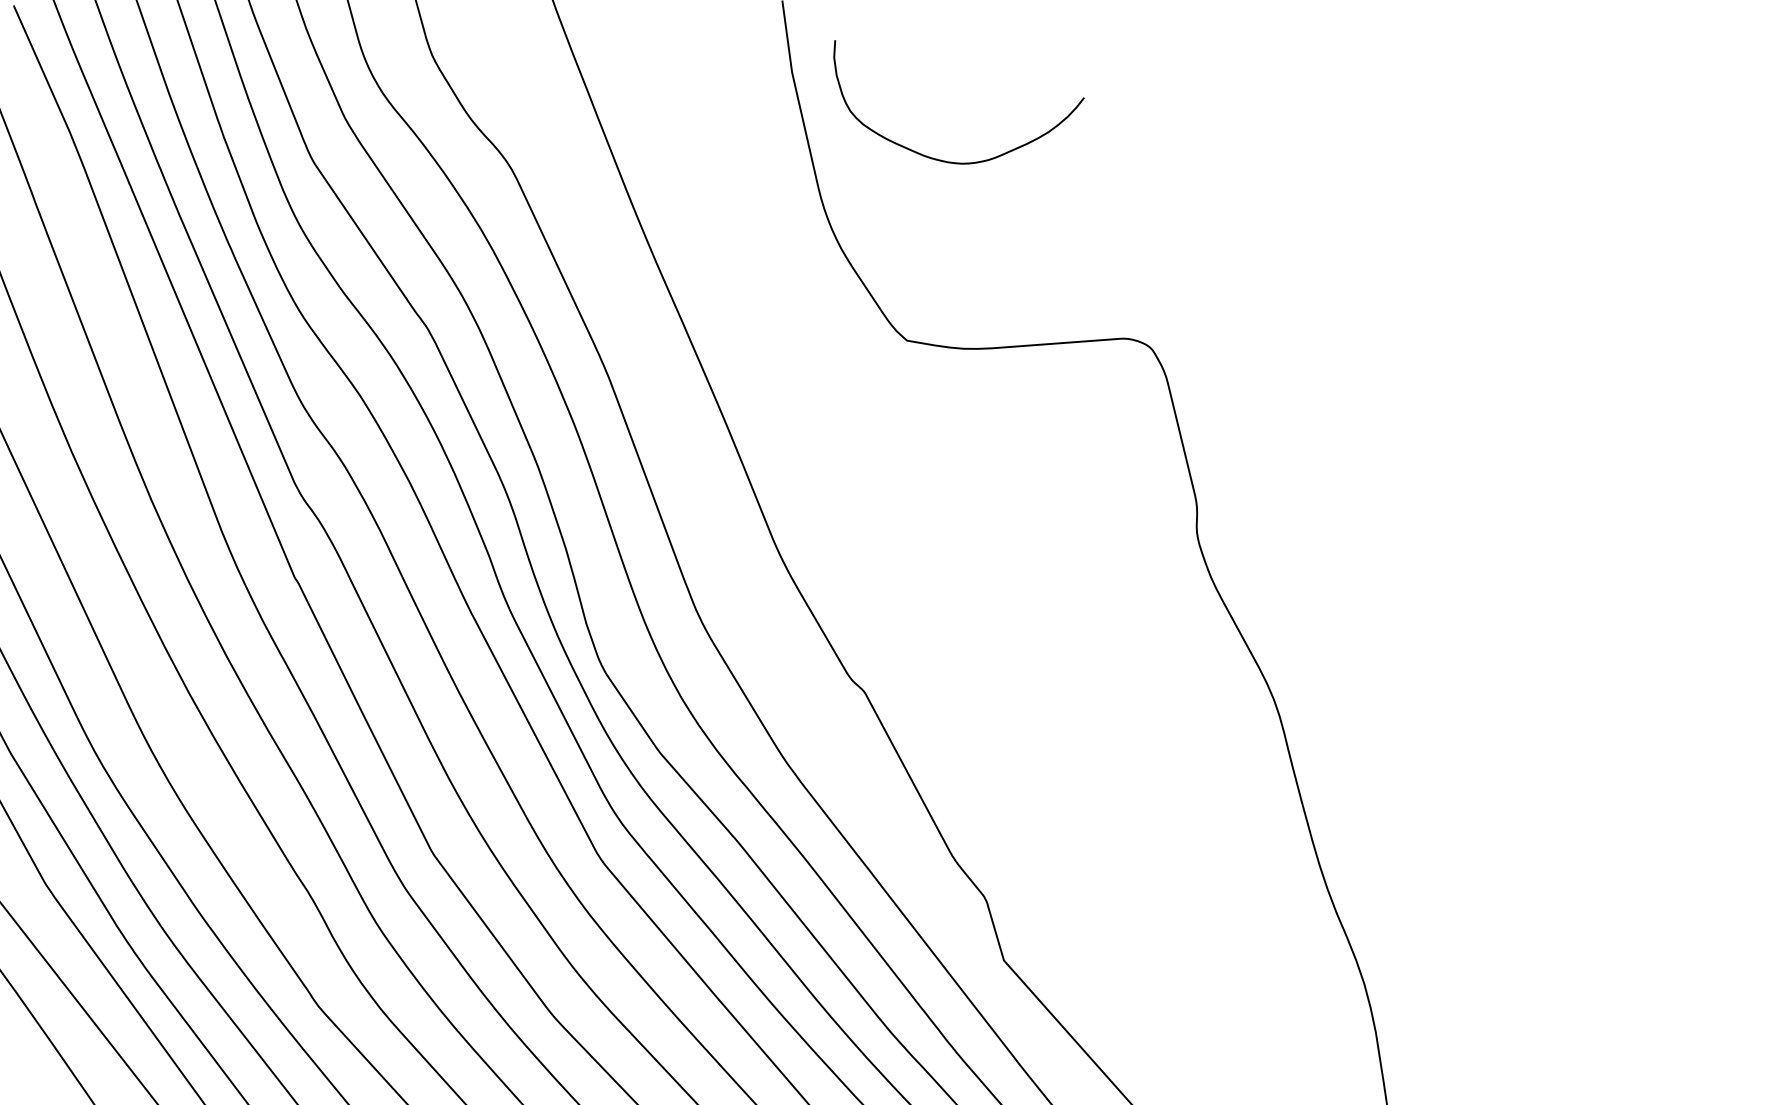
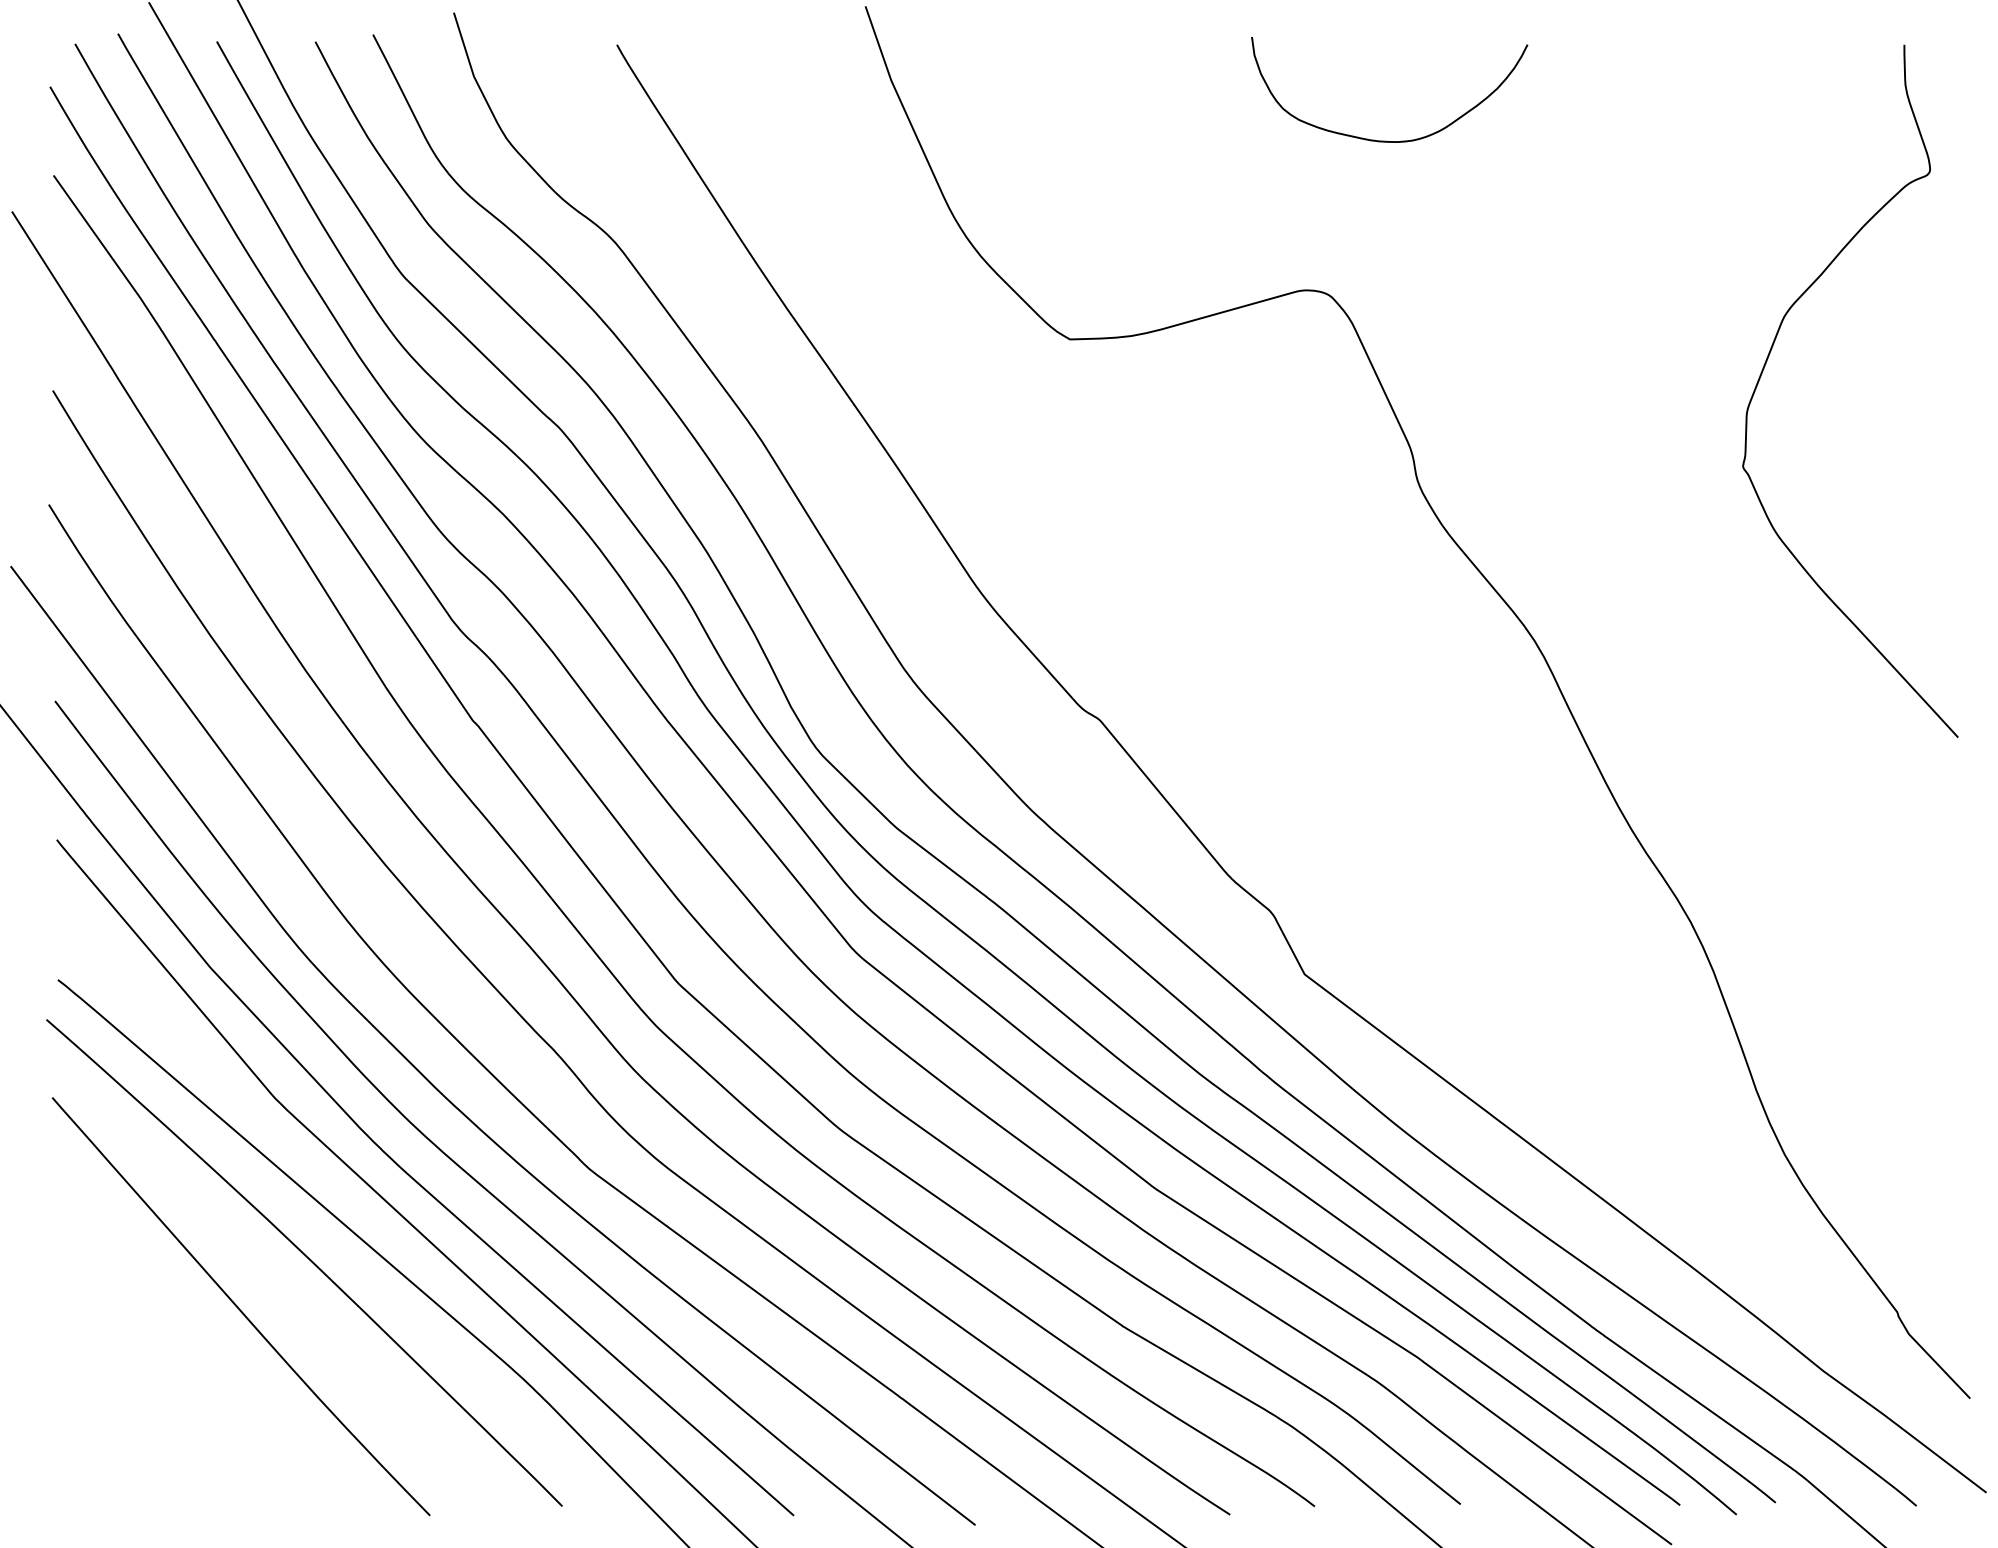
curve: (938, 158) -> (1386, 140), moved
curve: (1539, 484) -> (1769, 356), added

